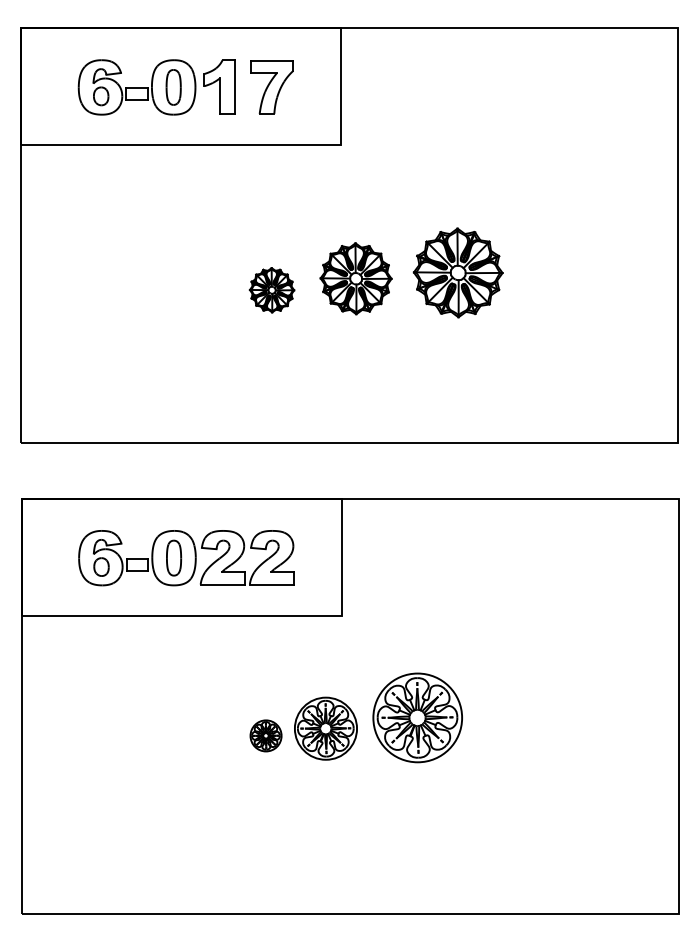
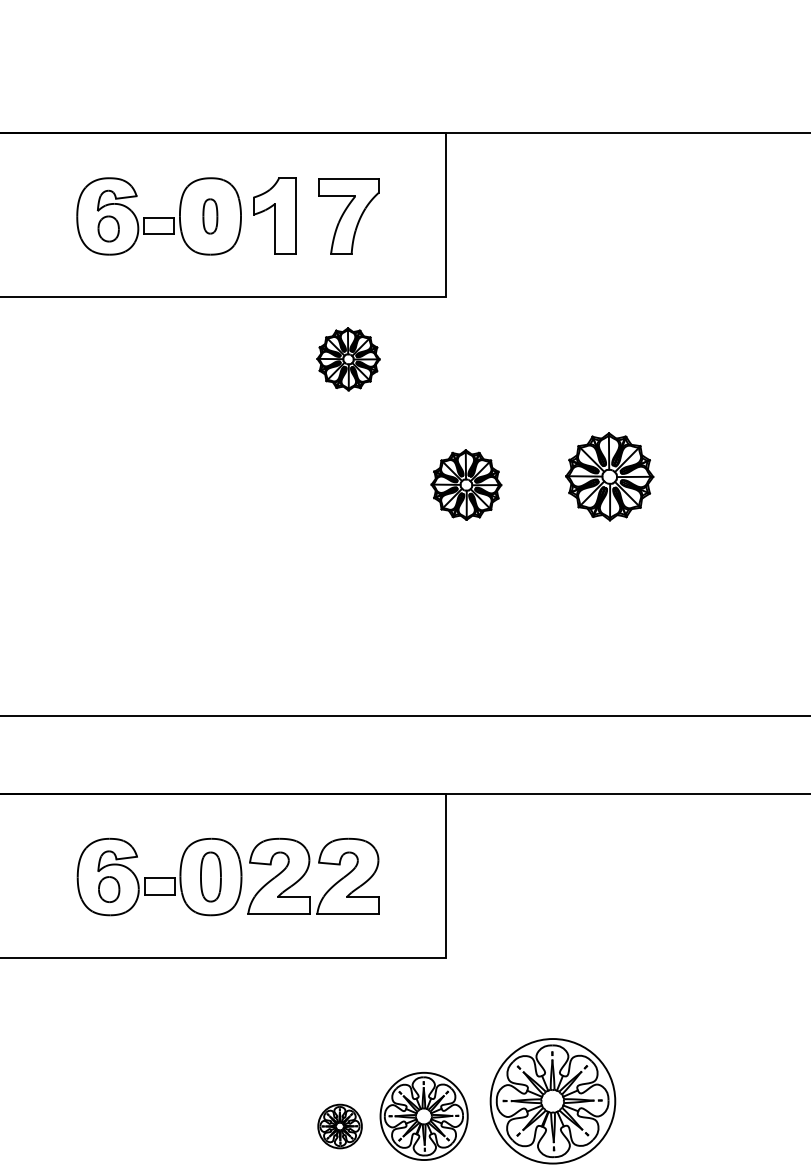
part: (173, 87) -> (210, 216), size x0.7
part: (457, 272) -> (608, 476), size x0.7
part: (355, 278) -> (465, 484), size x0.7
part: (271, 290) -> (347, 359), moved

